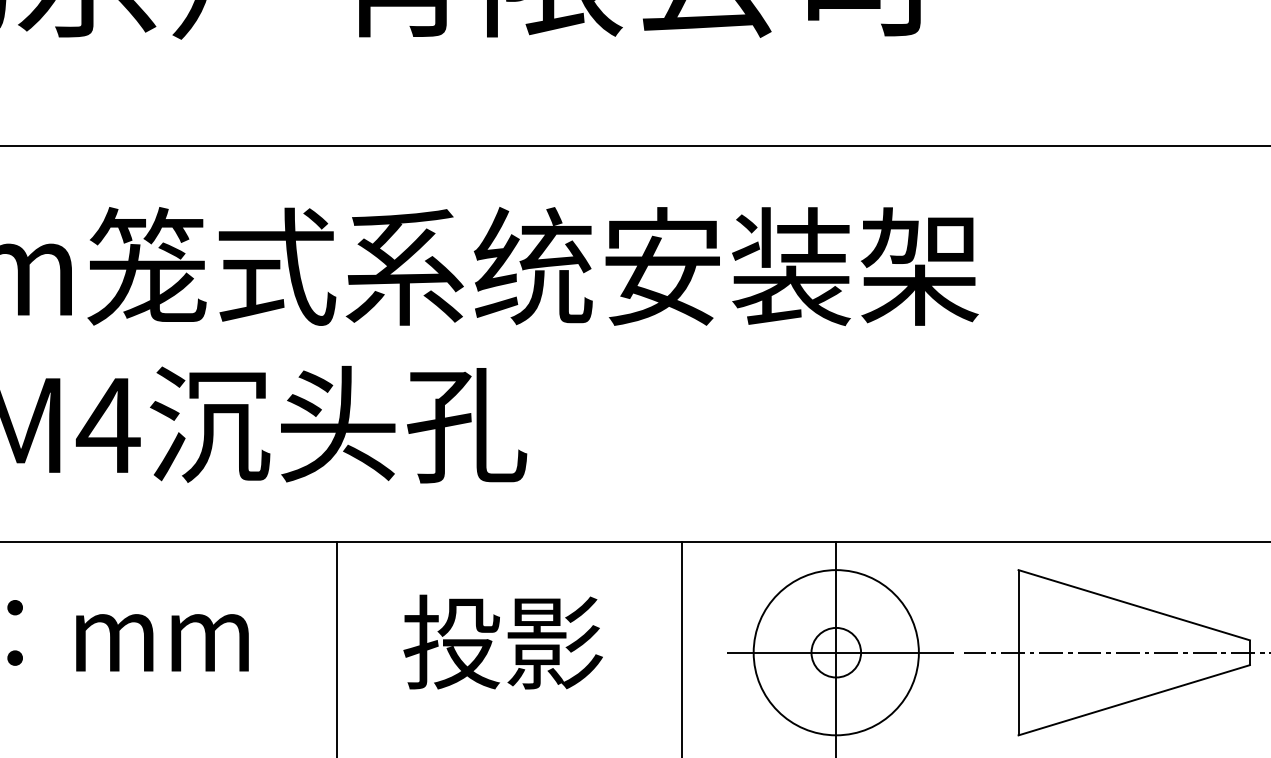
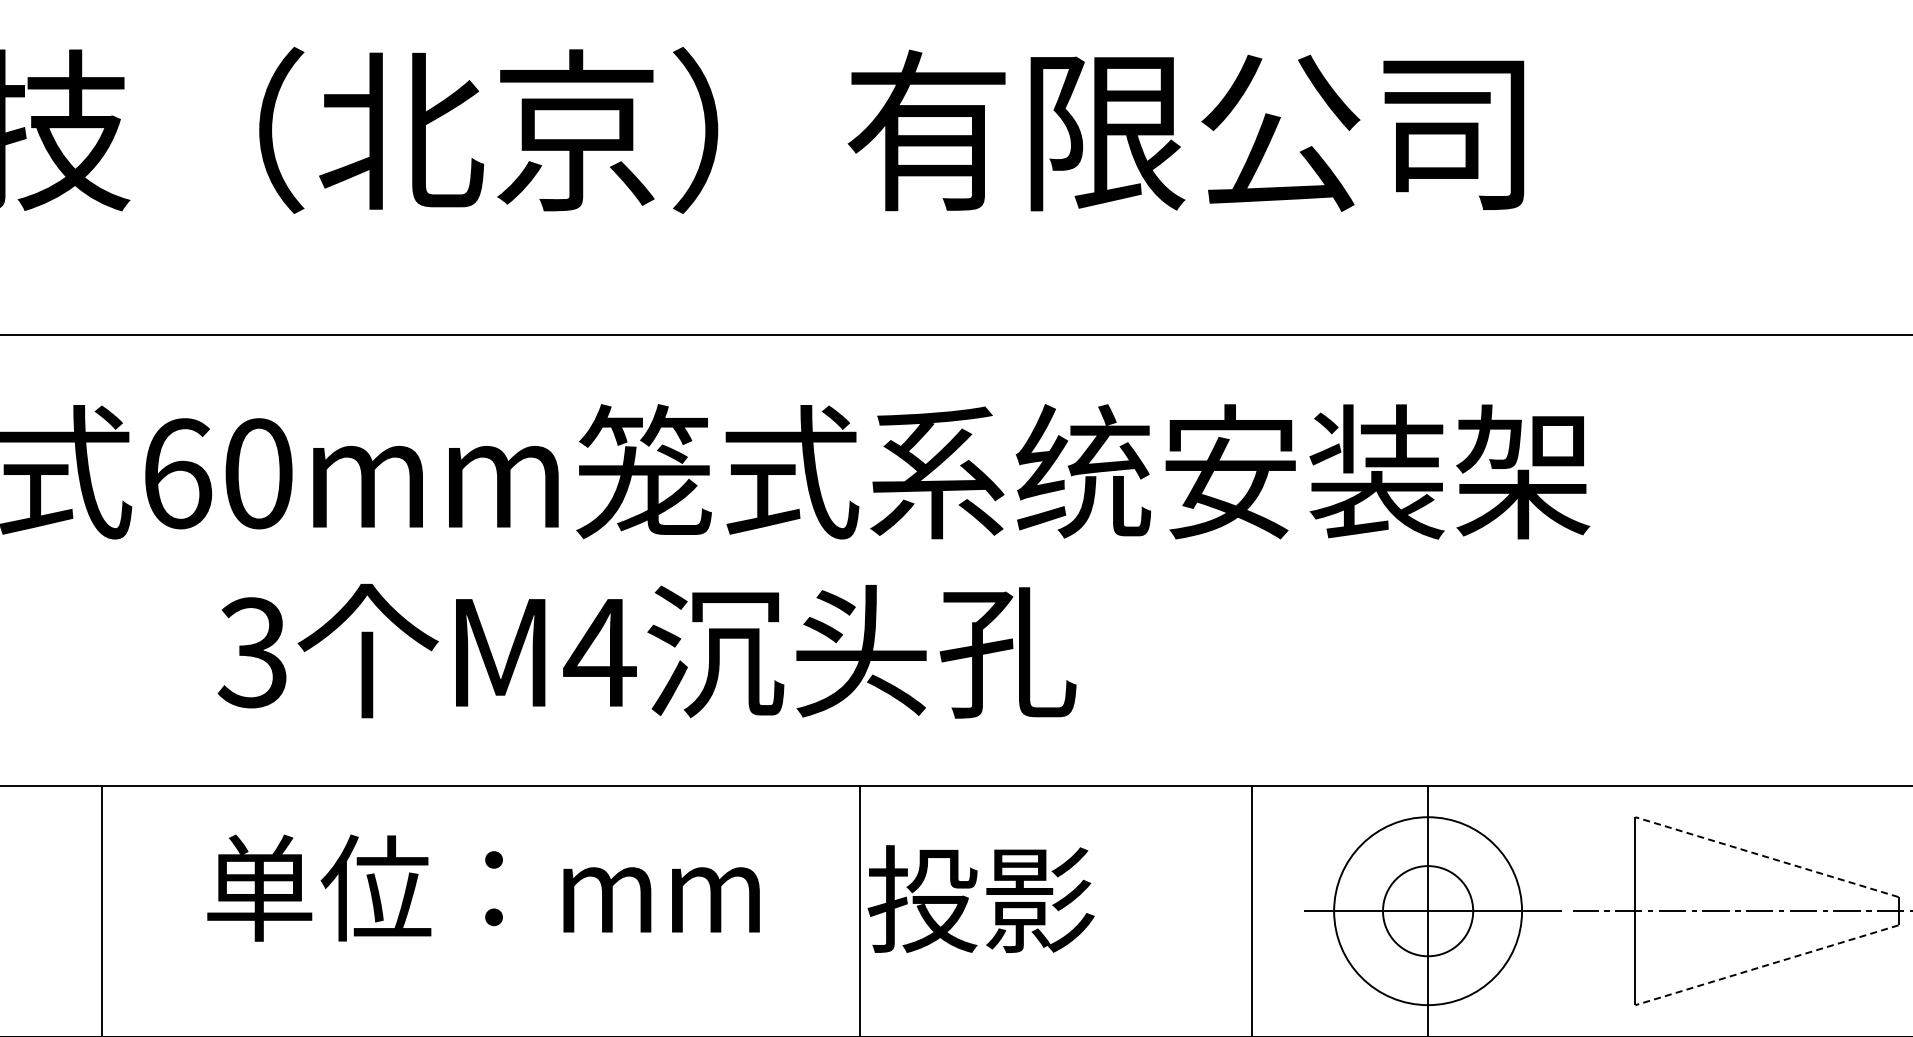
line: (1134, 605) -> (1767, 857), solid -> dashed
text: (502, 641) -> (980, 898), moved
circle: (835, 652) -> (1427, 911), size x1.6
line: (1134, 700) -> (1767, 965), solid -> dashed

